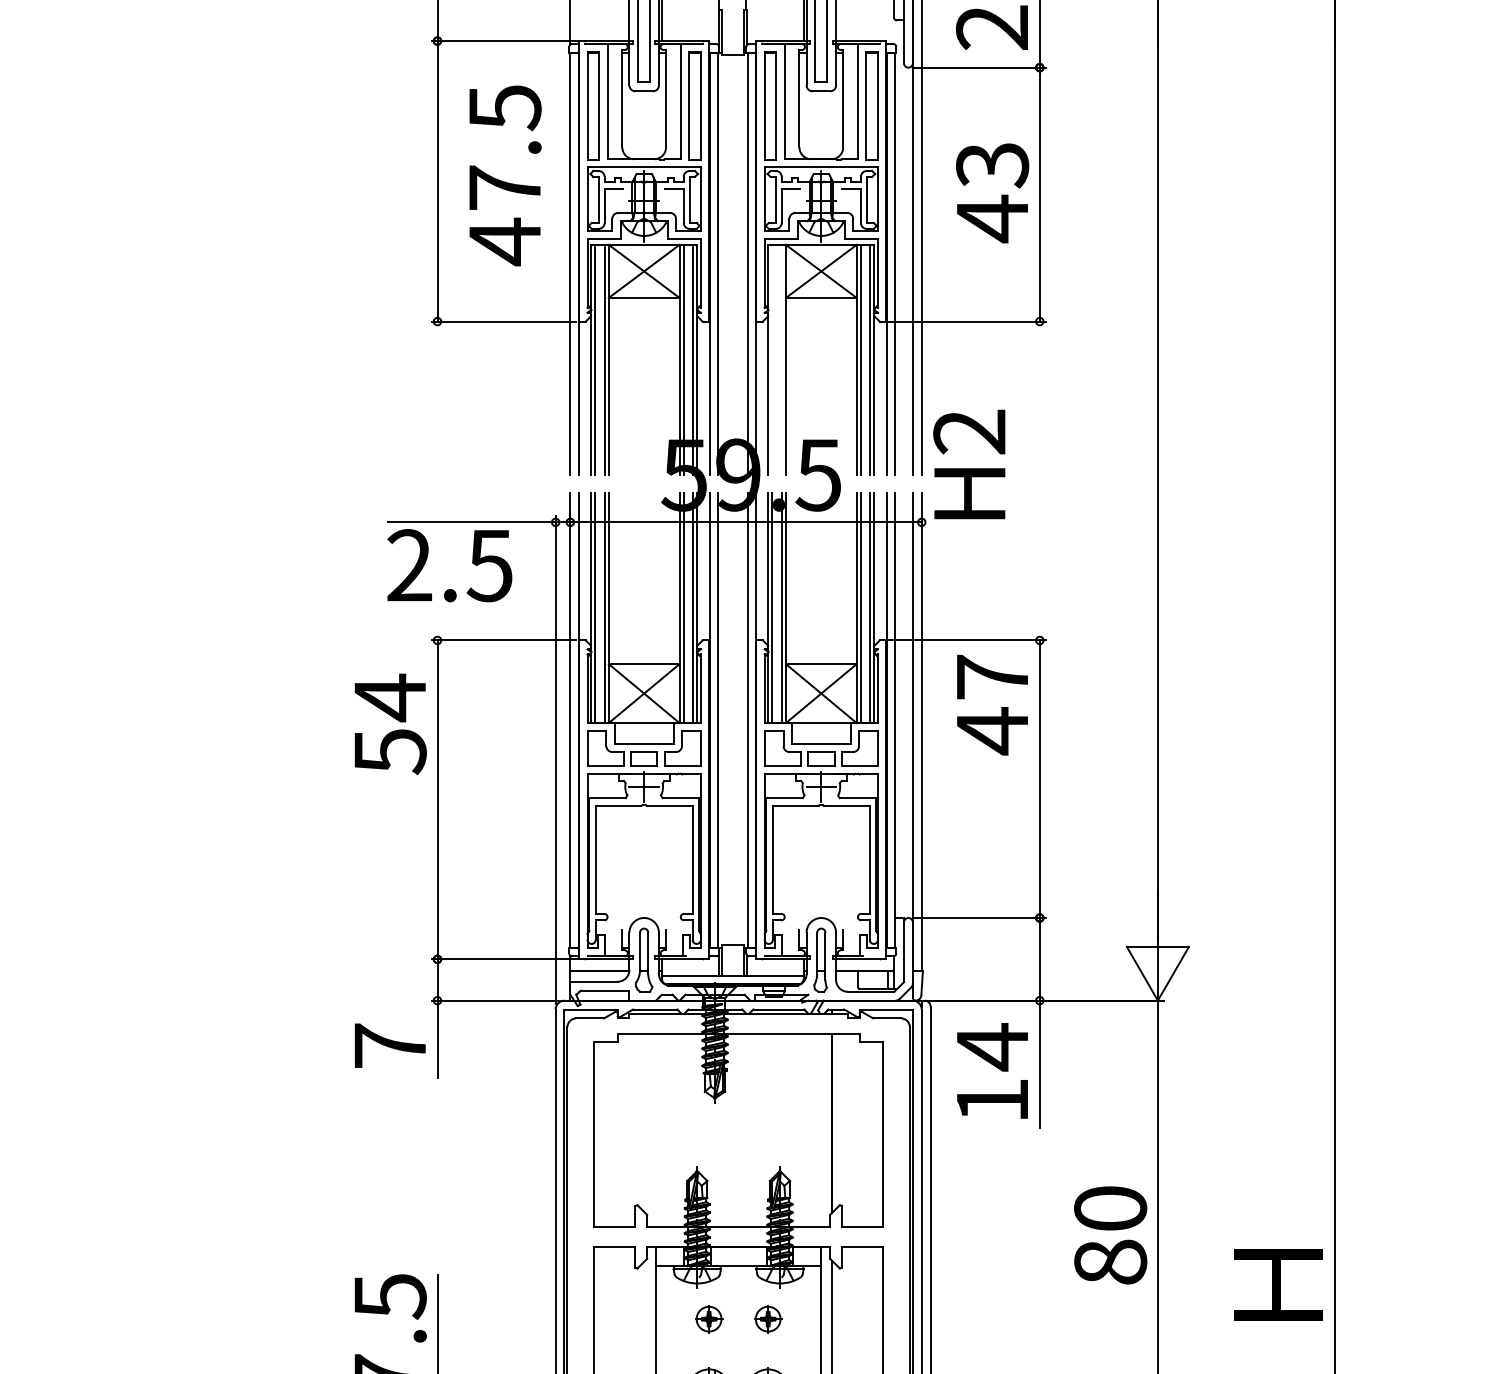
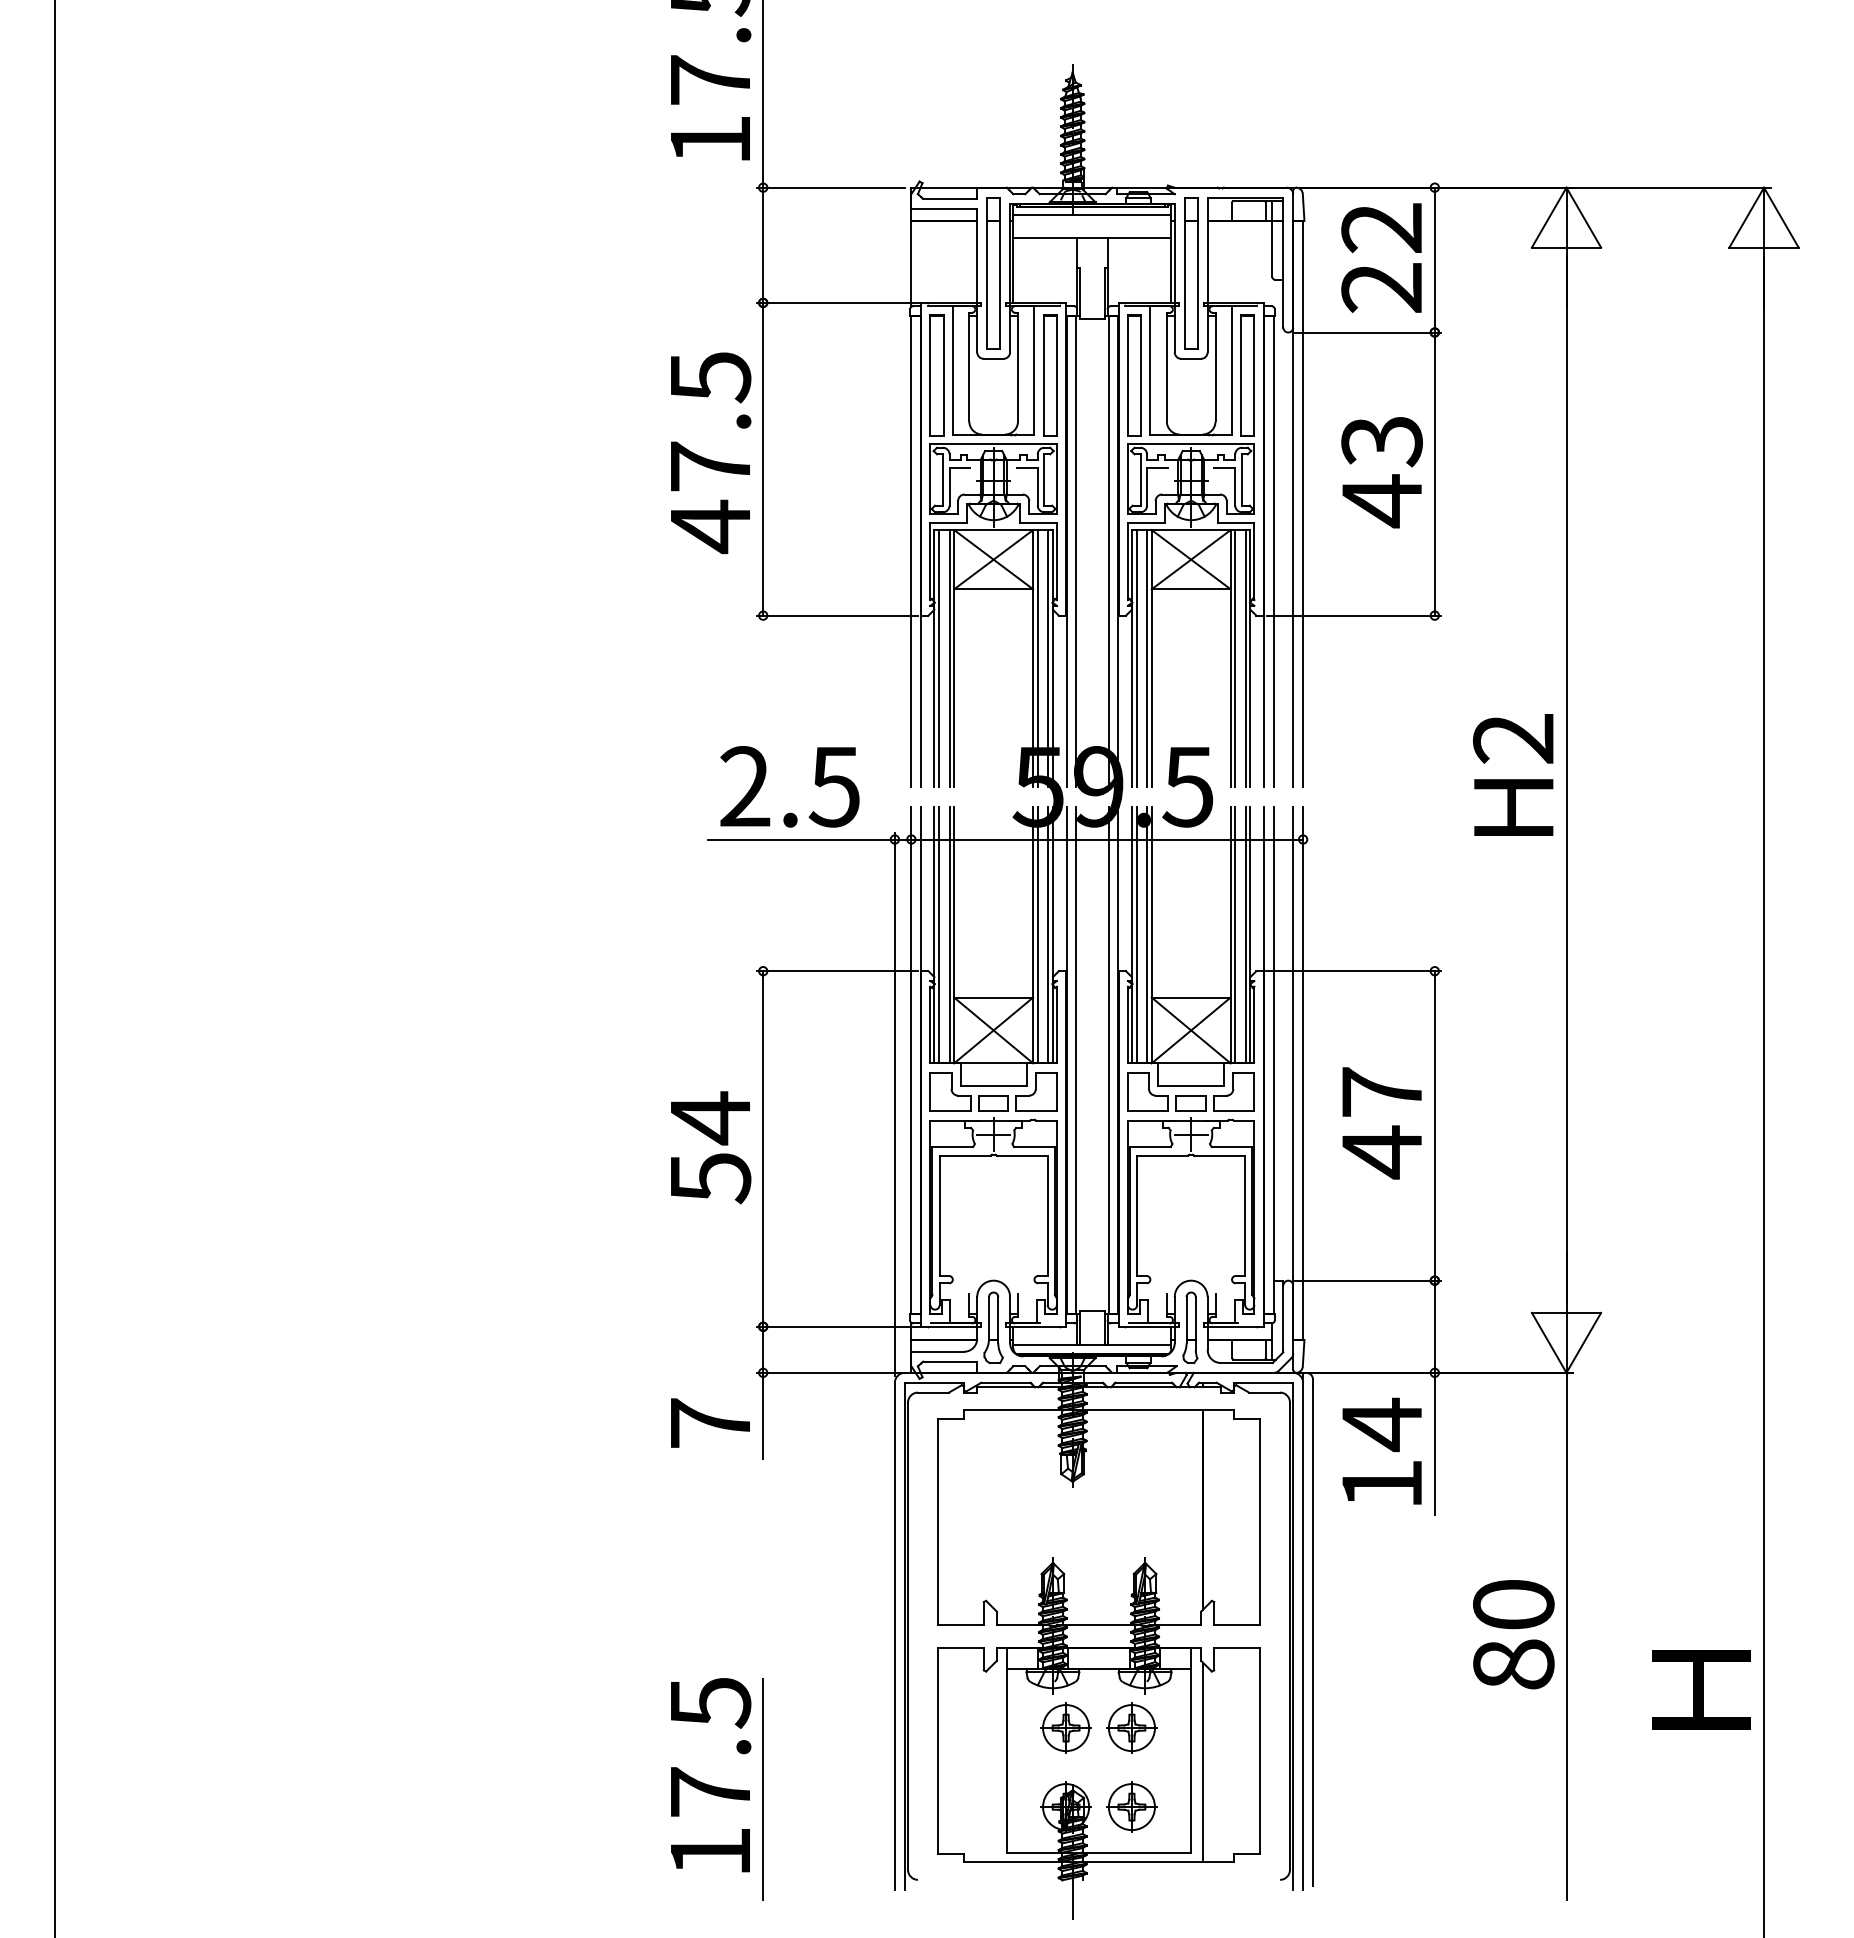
text: (505, 175) -> (711, 452), moved
line: (772, 360) -> (1136, 658), added
line: (782, 360) -> (1147, 658), added
text: (969, 464) -> (1513, 774), moved
text: (449, 565) -> (789, 786), moved
text: (991, 705) -> (1381, 1123), moved
text: (391, 724) -> (711, 1147), moved
part: (708, 1318) -> (1065, 1727), size x1.67
part: (767, 1318) -> (1131, 1727), size x1.67

